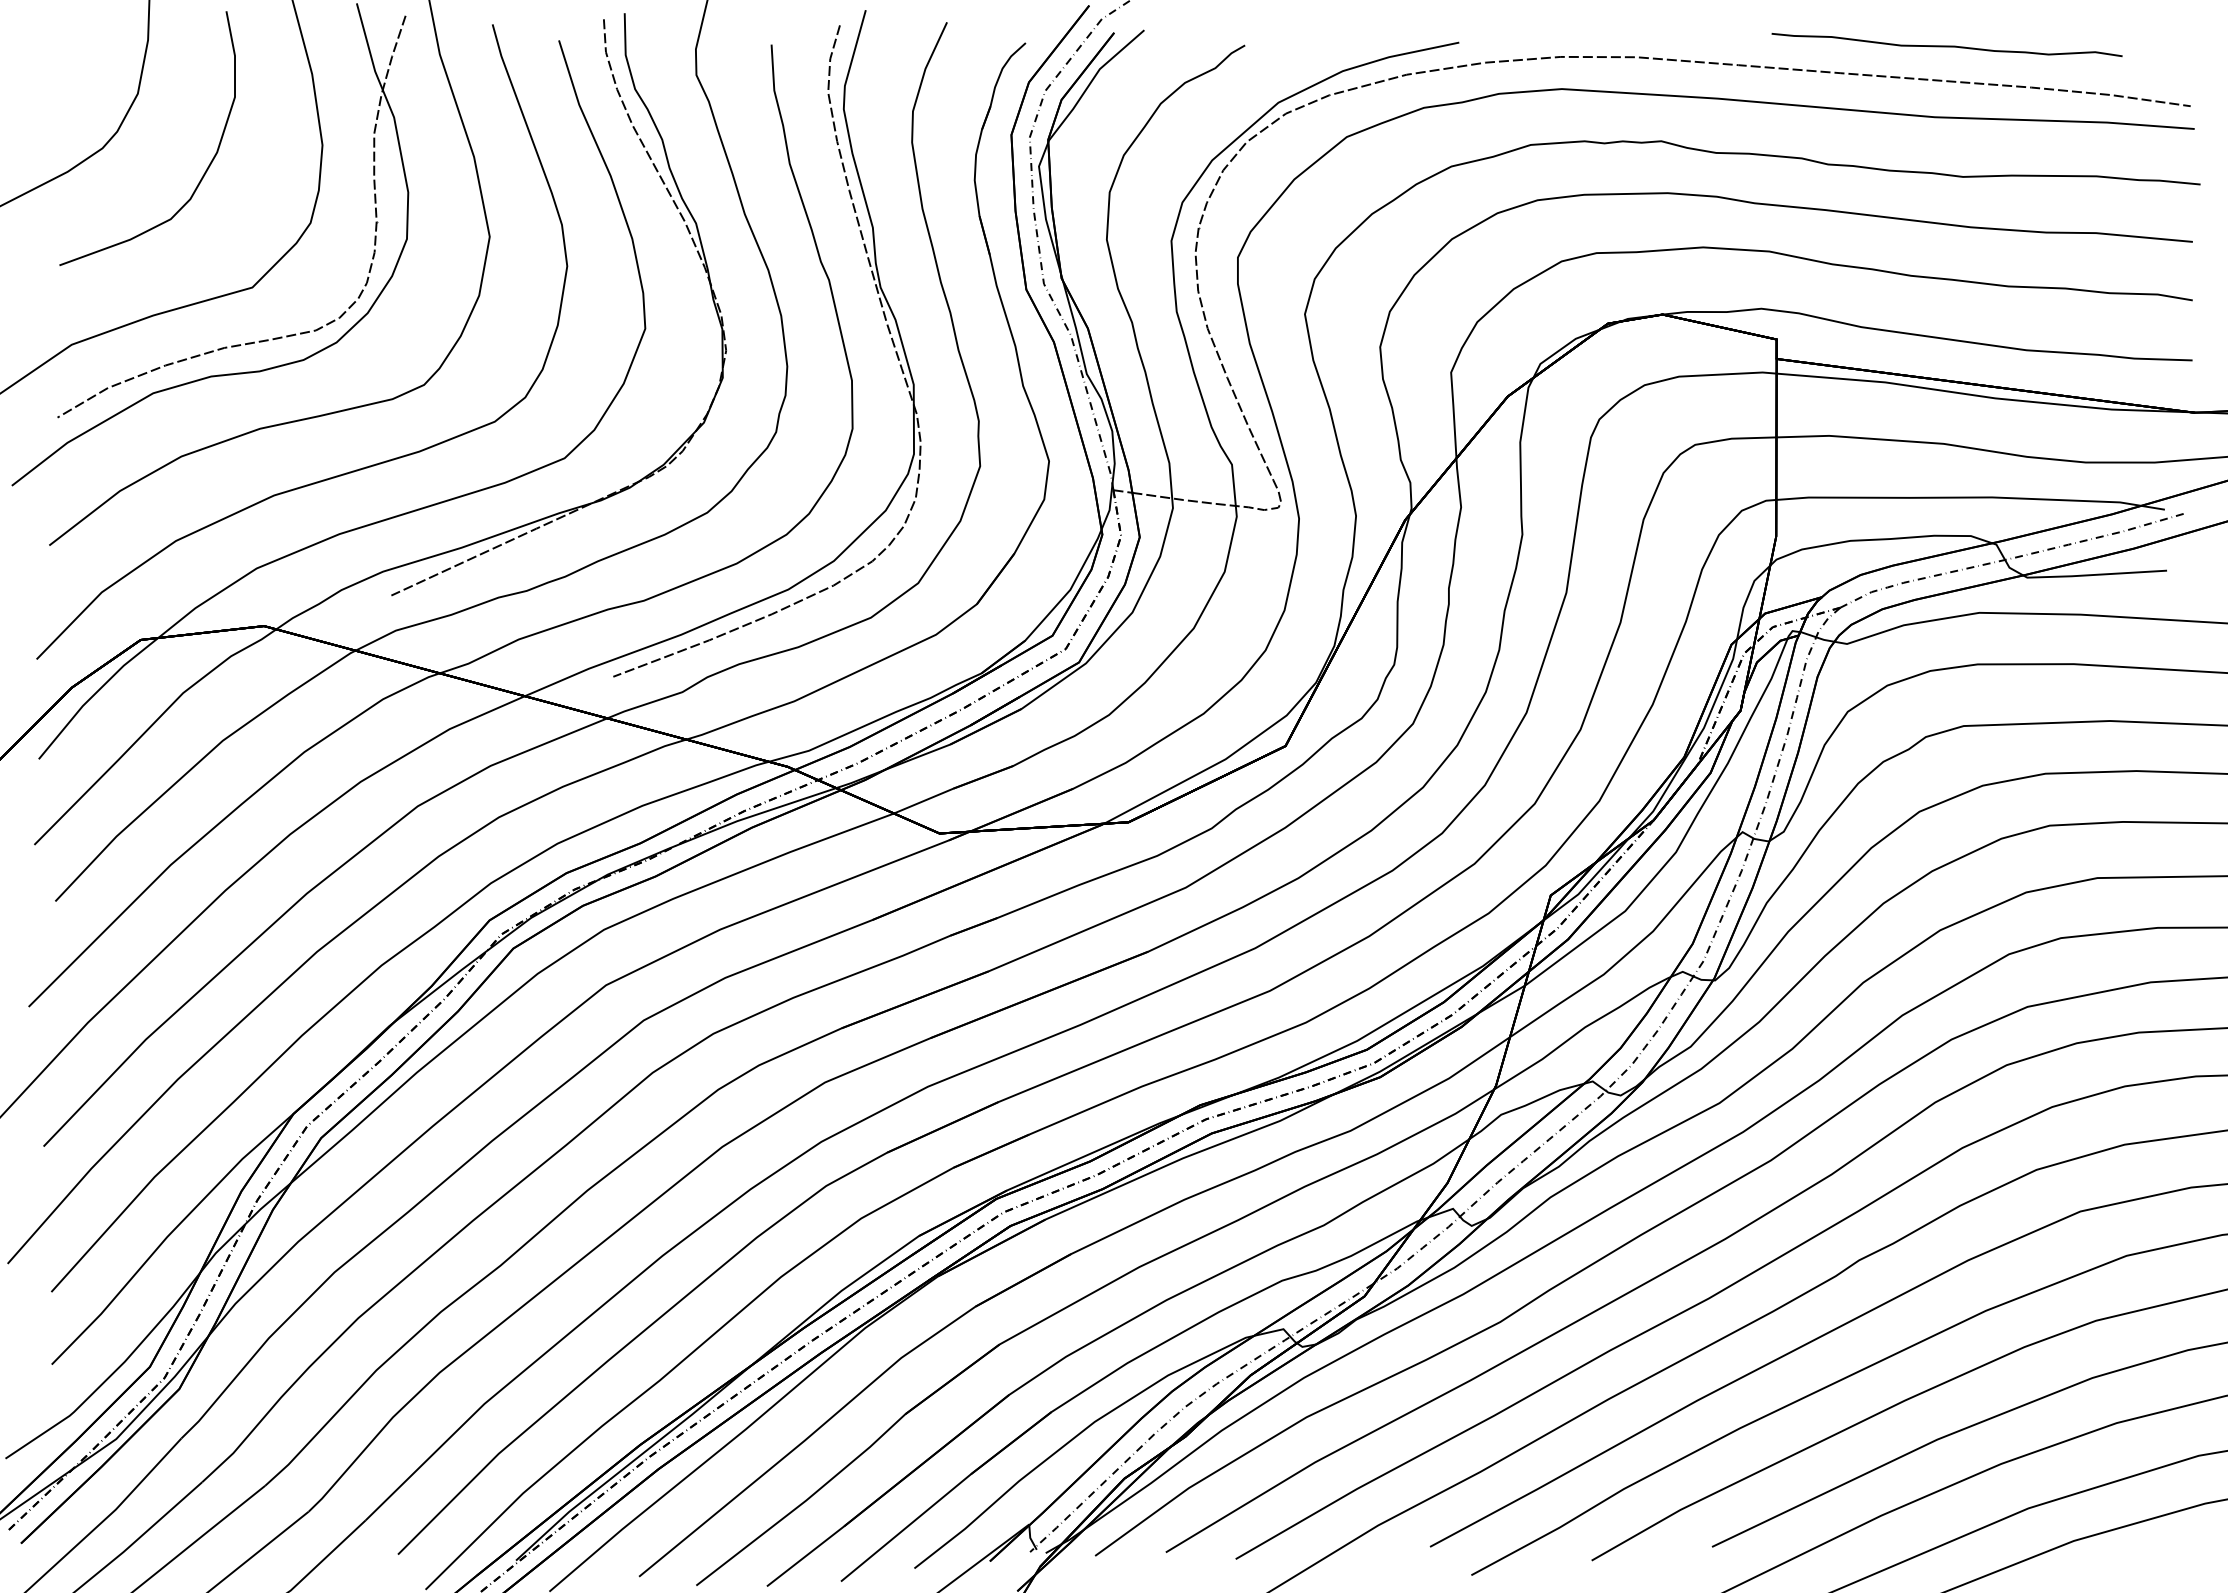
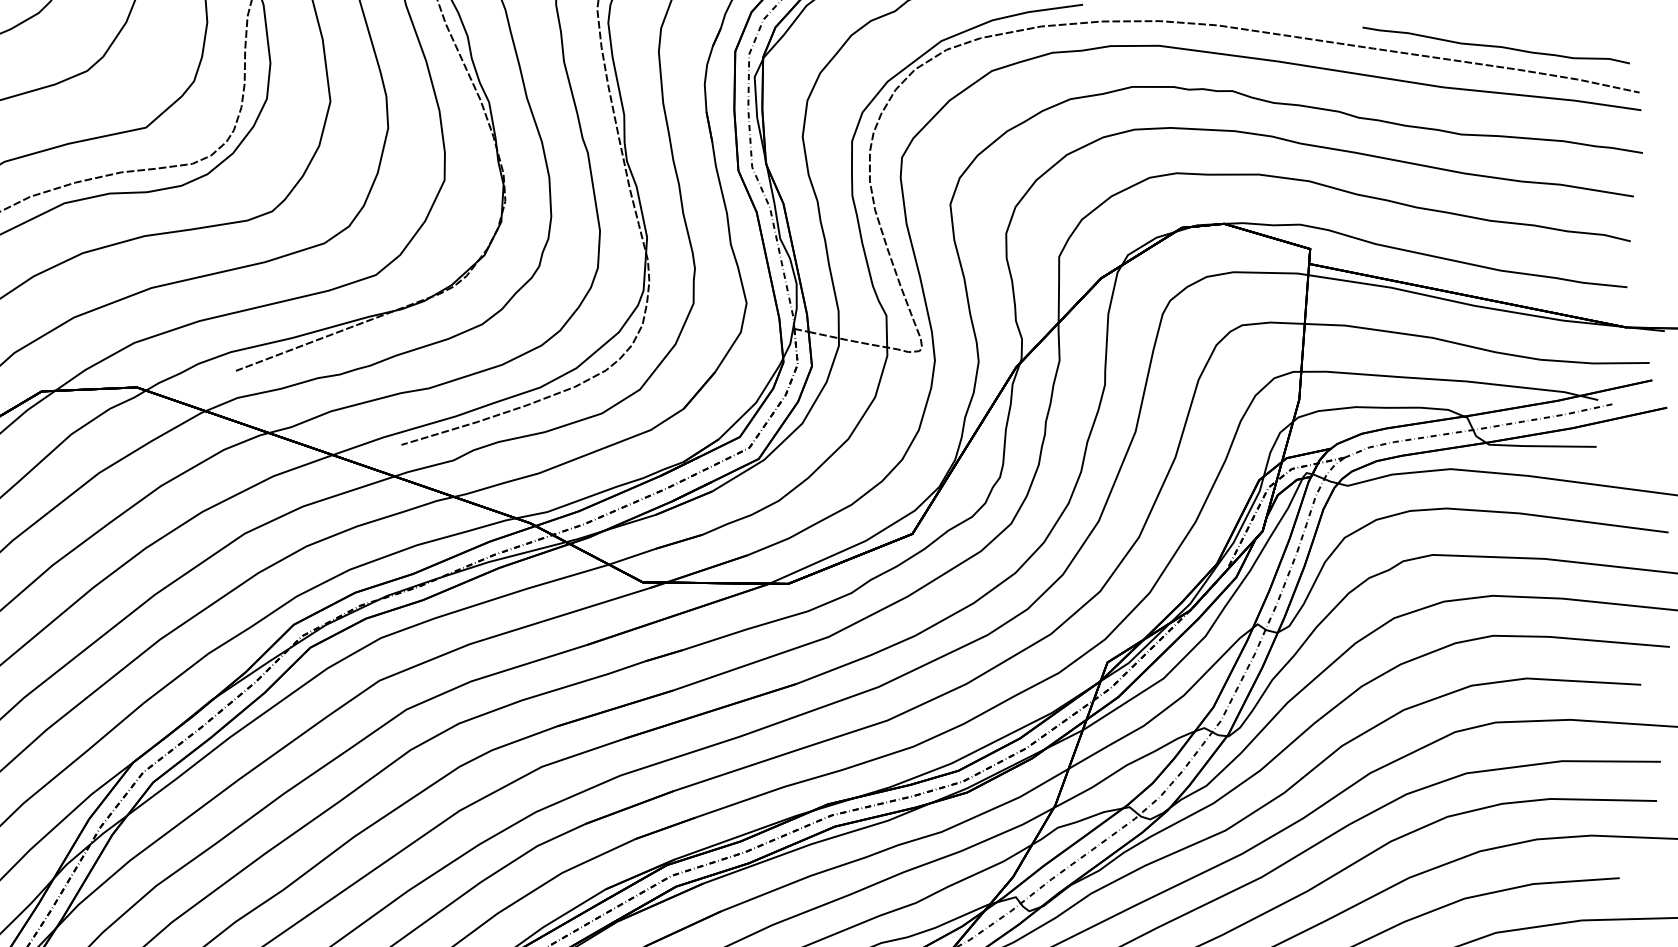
curve: (1946, 45) -> (1495, 45), moved

